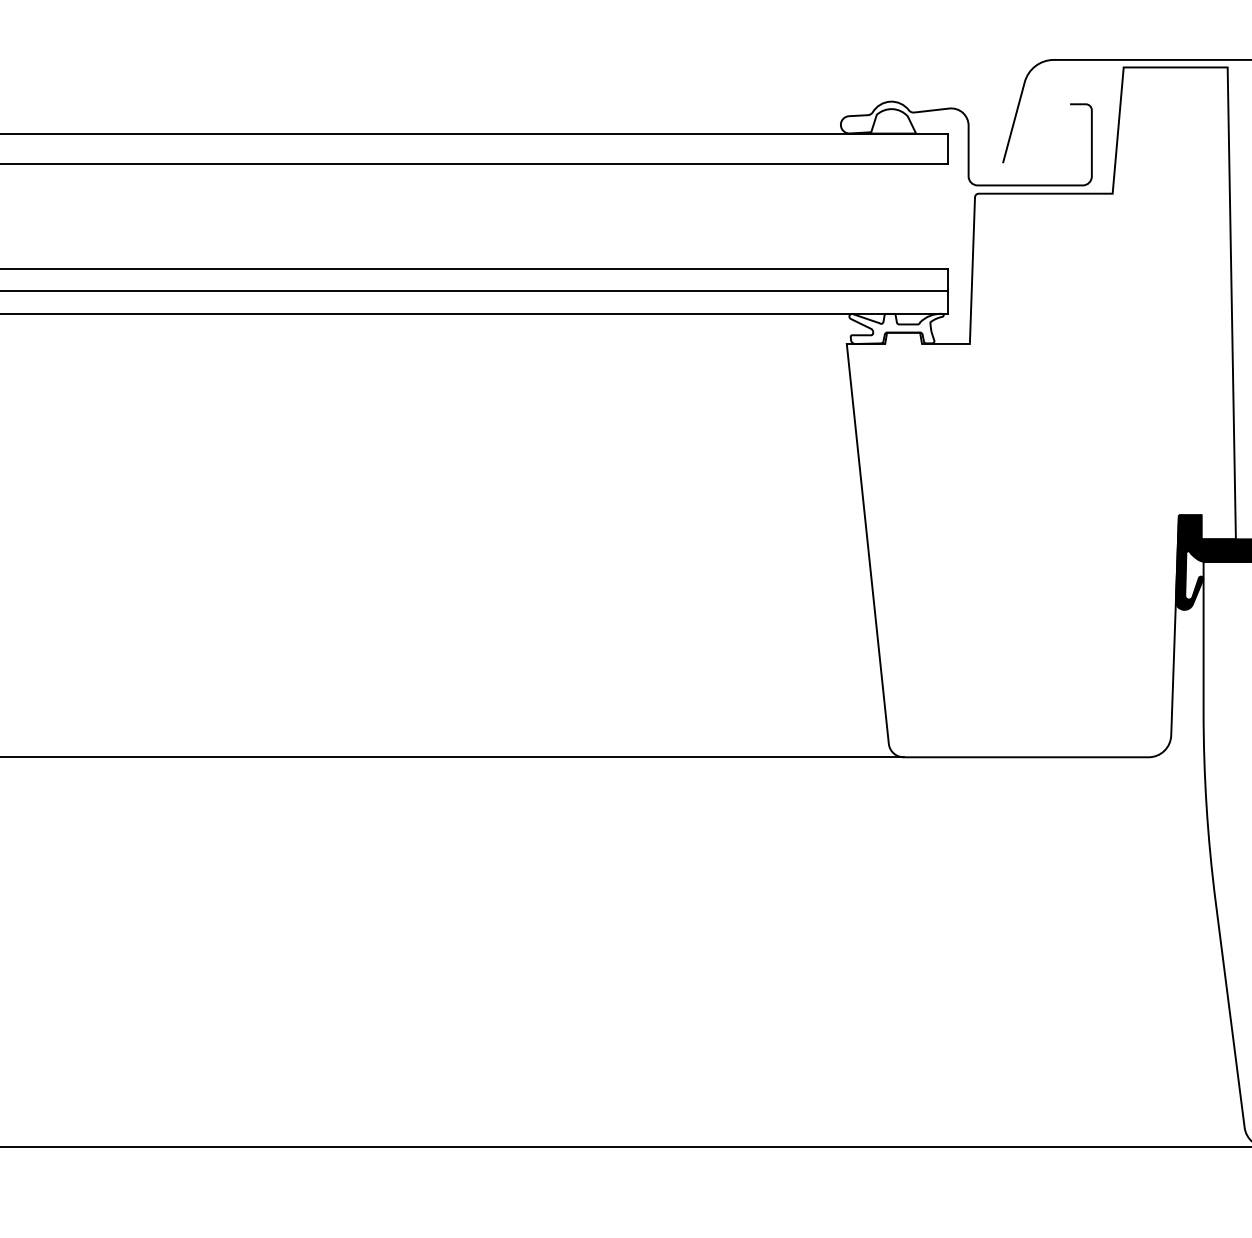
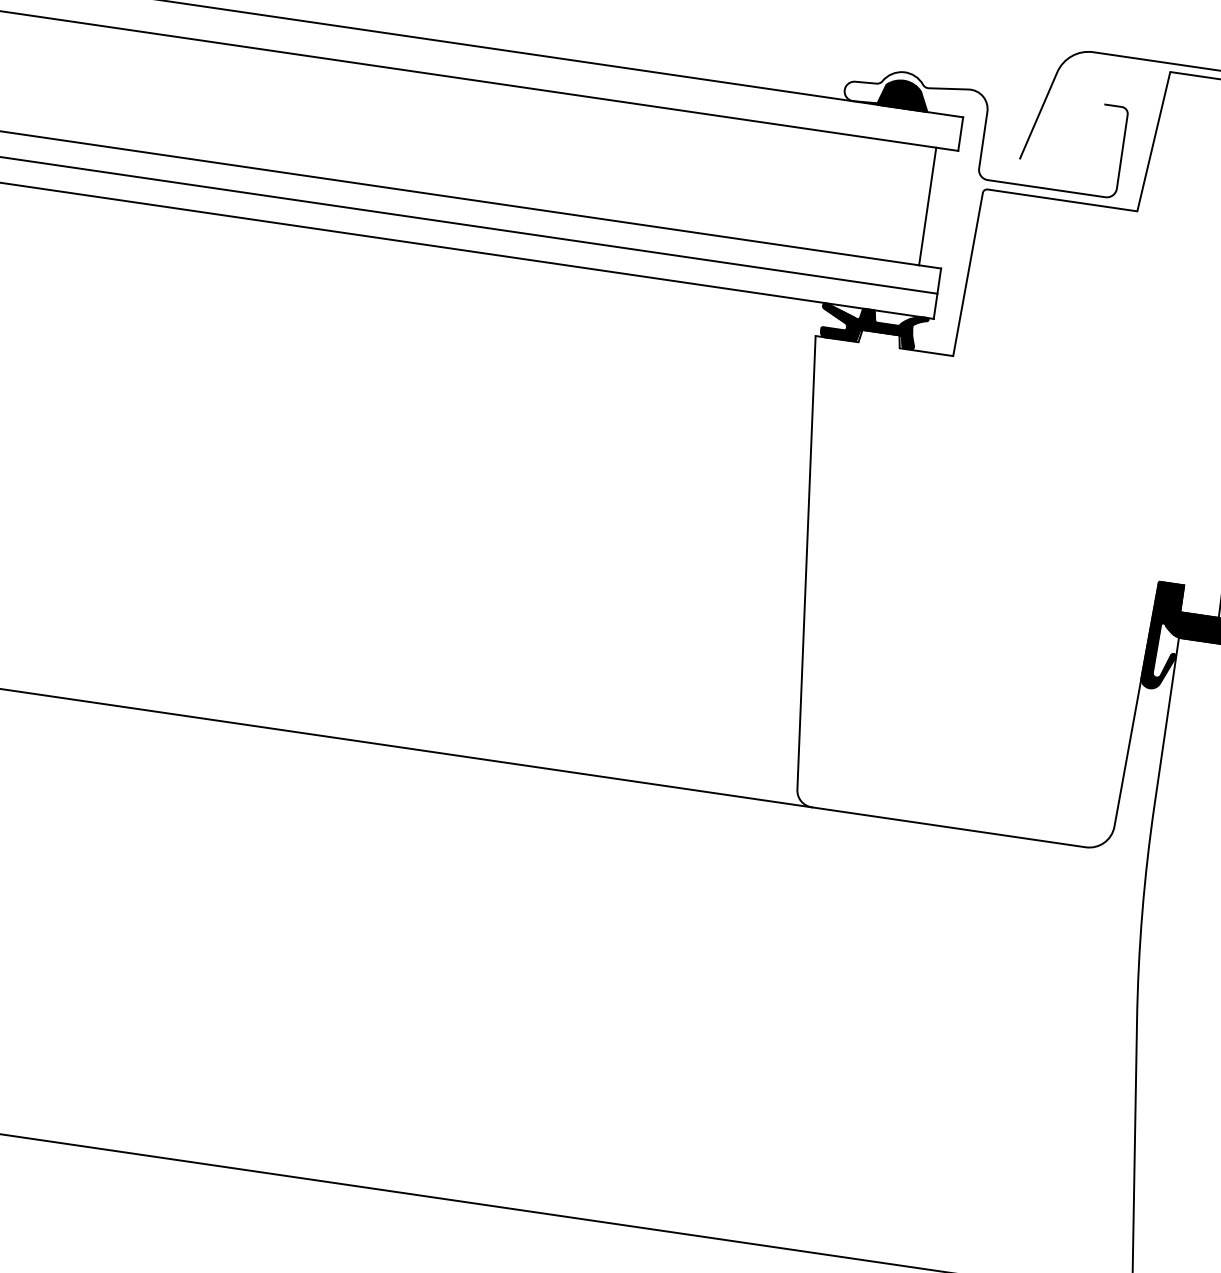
hatch: (893, 121) -> (904, 94), added
line: (928, 215) -> (927, 205), added
hatch: (896, 328) -> (873, 326), added

